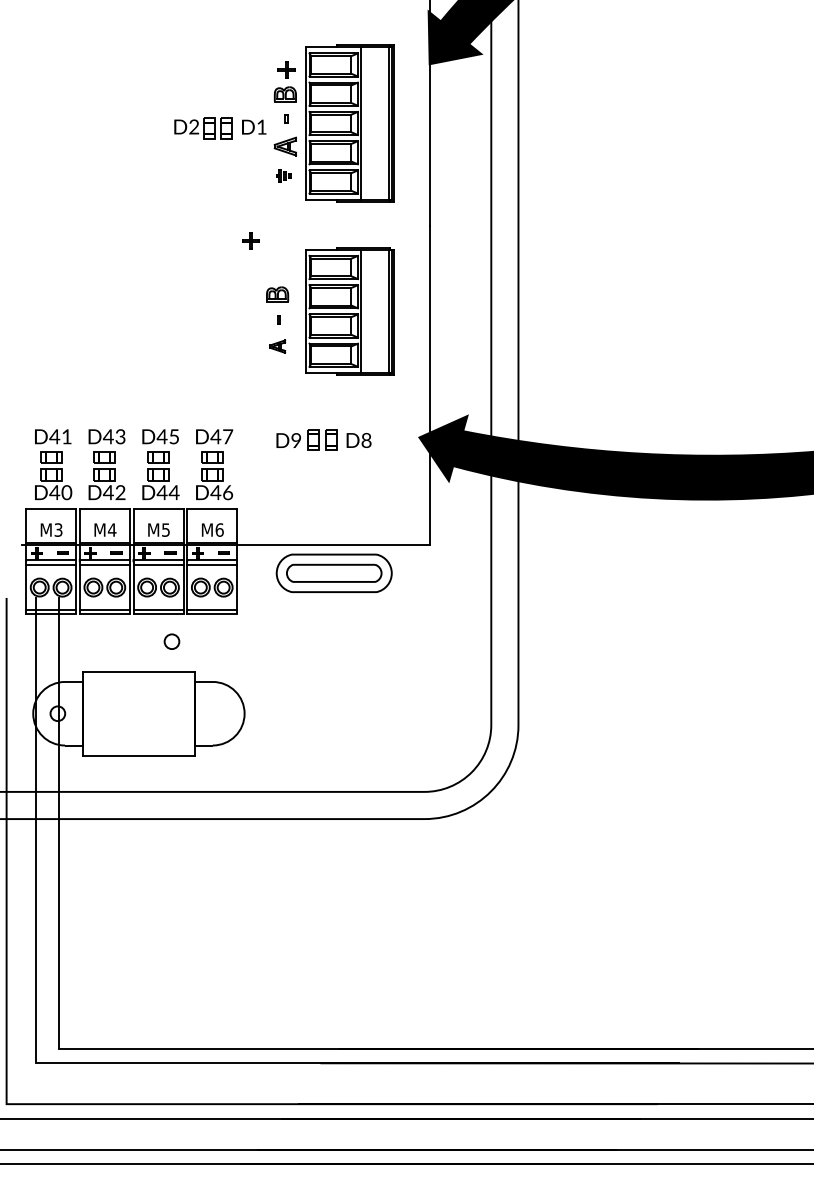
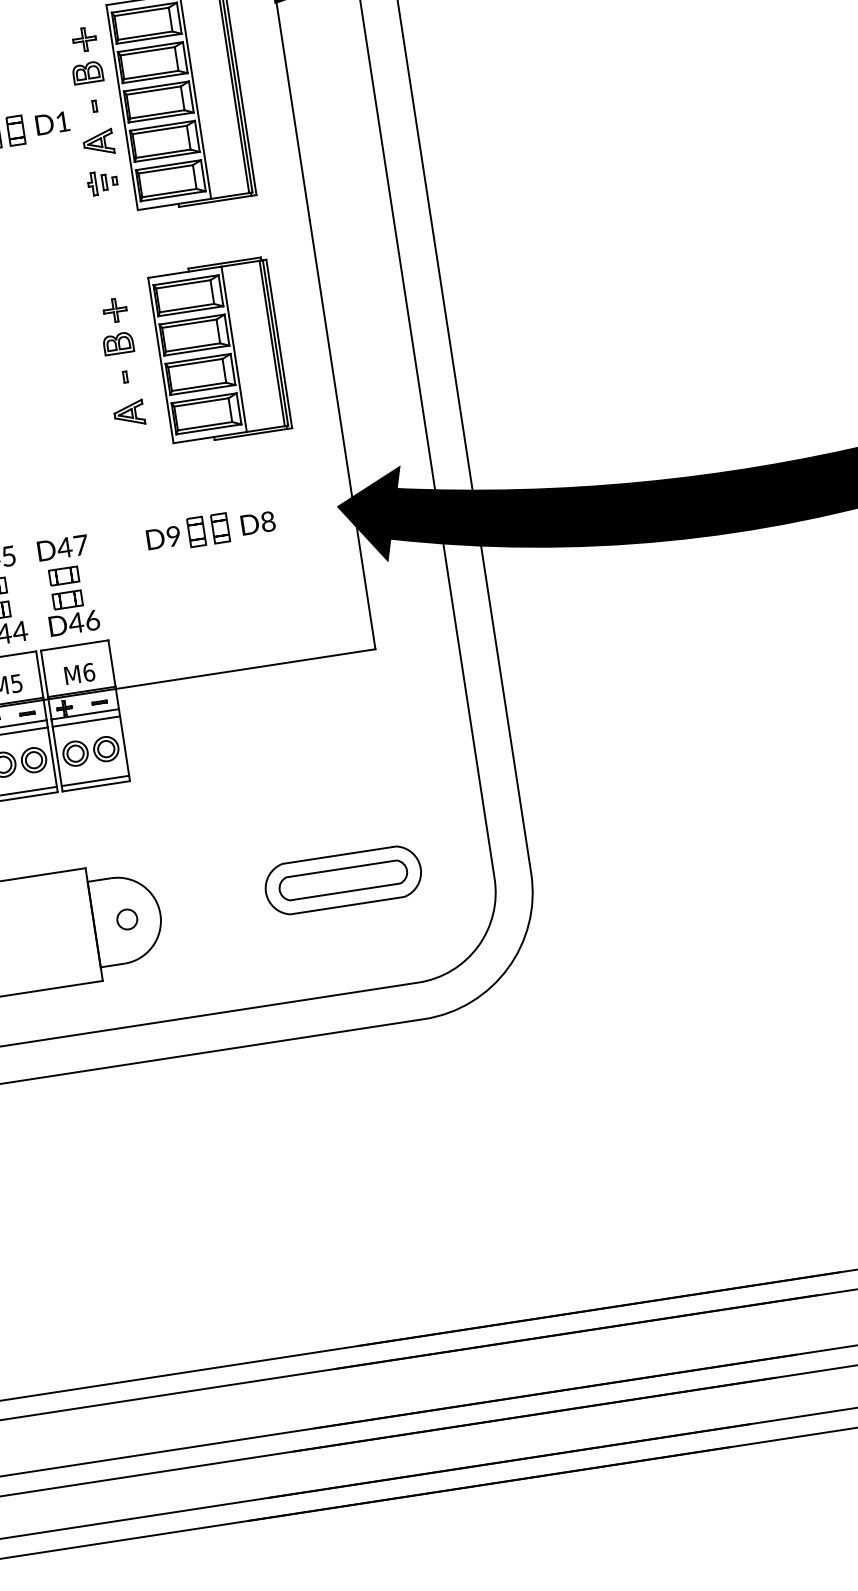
part: (283, 175) -> (101, 182), size x1.43
part: (250, 240) -> (114, 309), moved
part: (277, 346) -> (129, 413), size x1.43
part: (333, 572) -> (342, 879), moved
circle: (171, 641) -> (126, 919), moved

